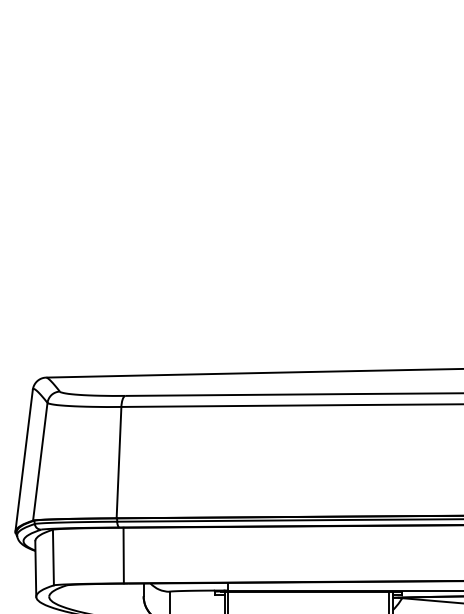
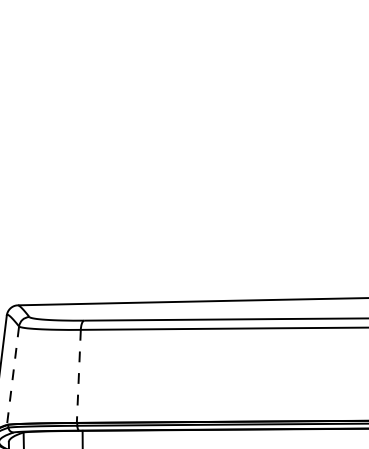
line: (40, 462) -> (13, 376), solid -> dashed
line: (119, 462) -> (79, 376), solid -> dashed

